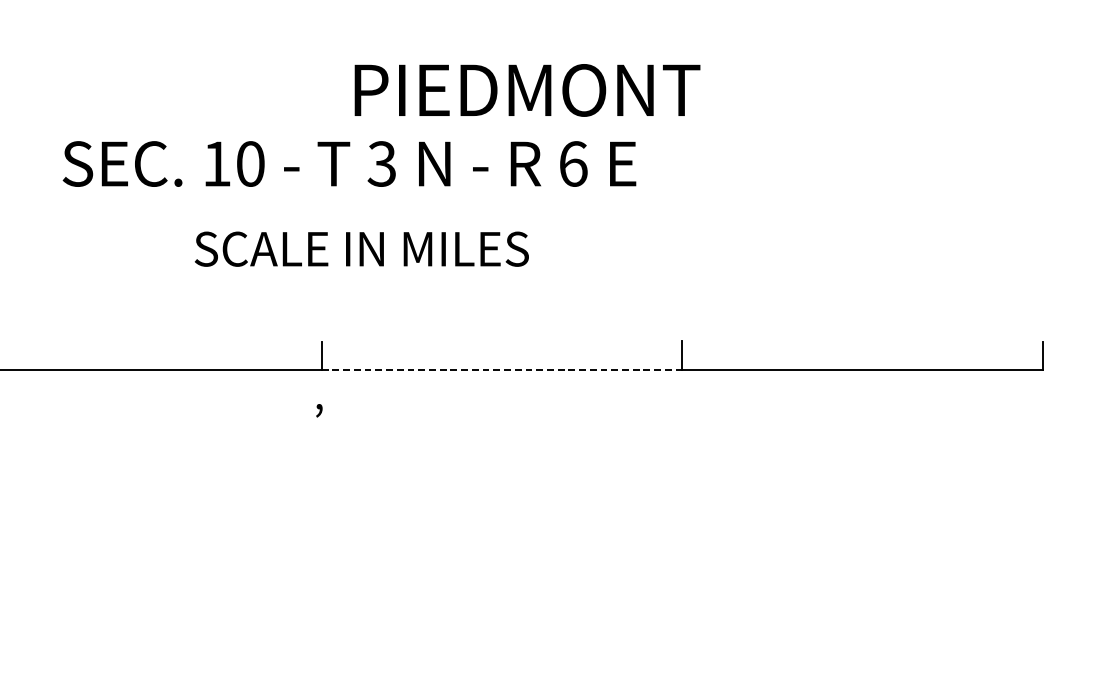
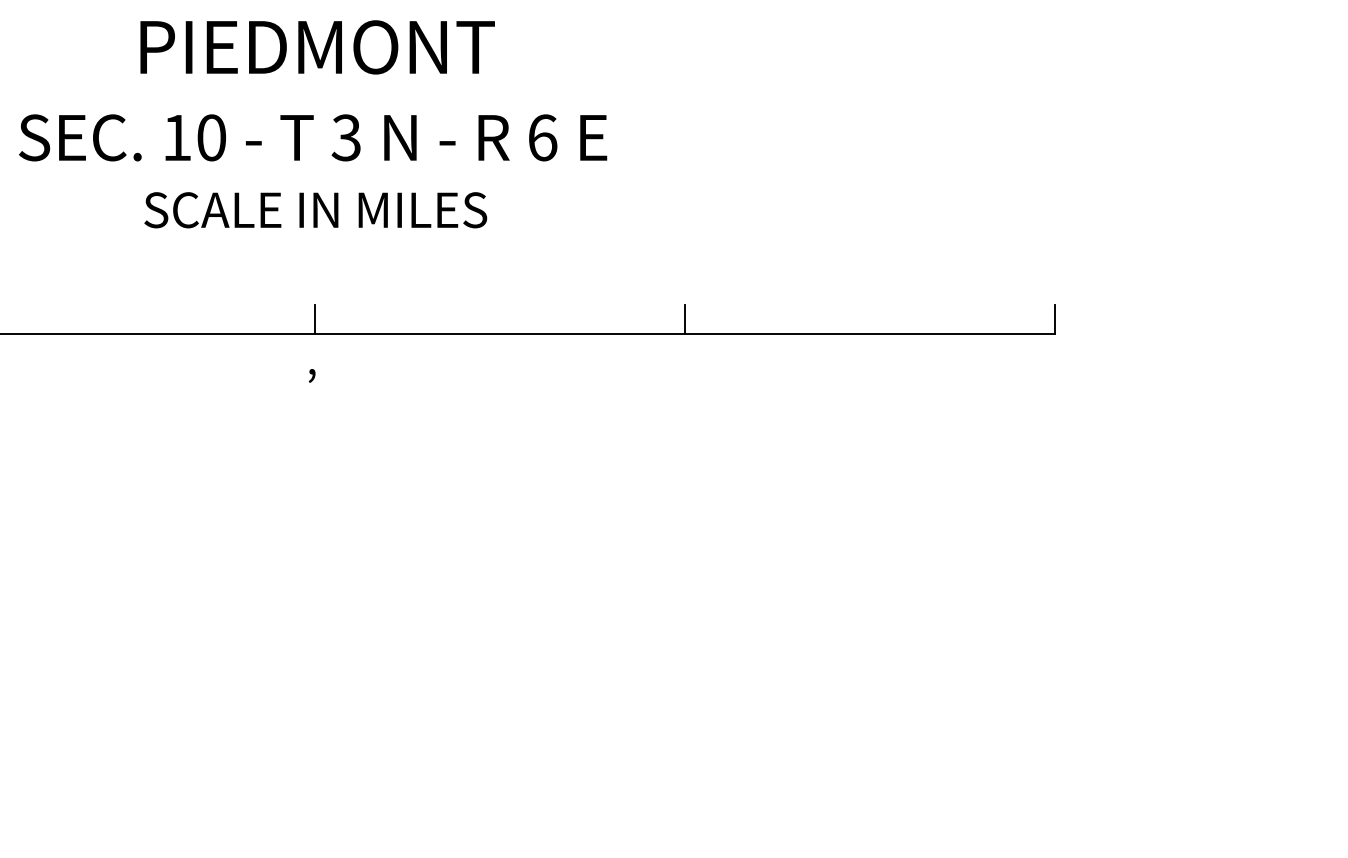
text: (527, 90) -> (317, 47), moved
text: (349, 163) -> (313, 137), moved
text: (361, 249) -> (315, 210), moved
line: (502, 370) -> (500, 334), dashed -> solid

